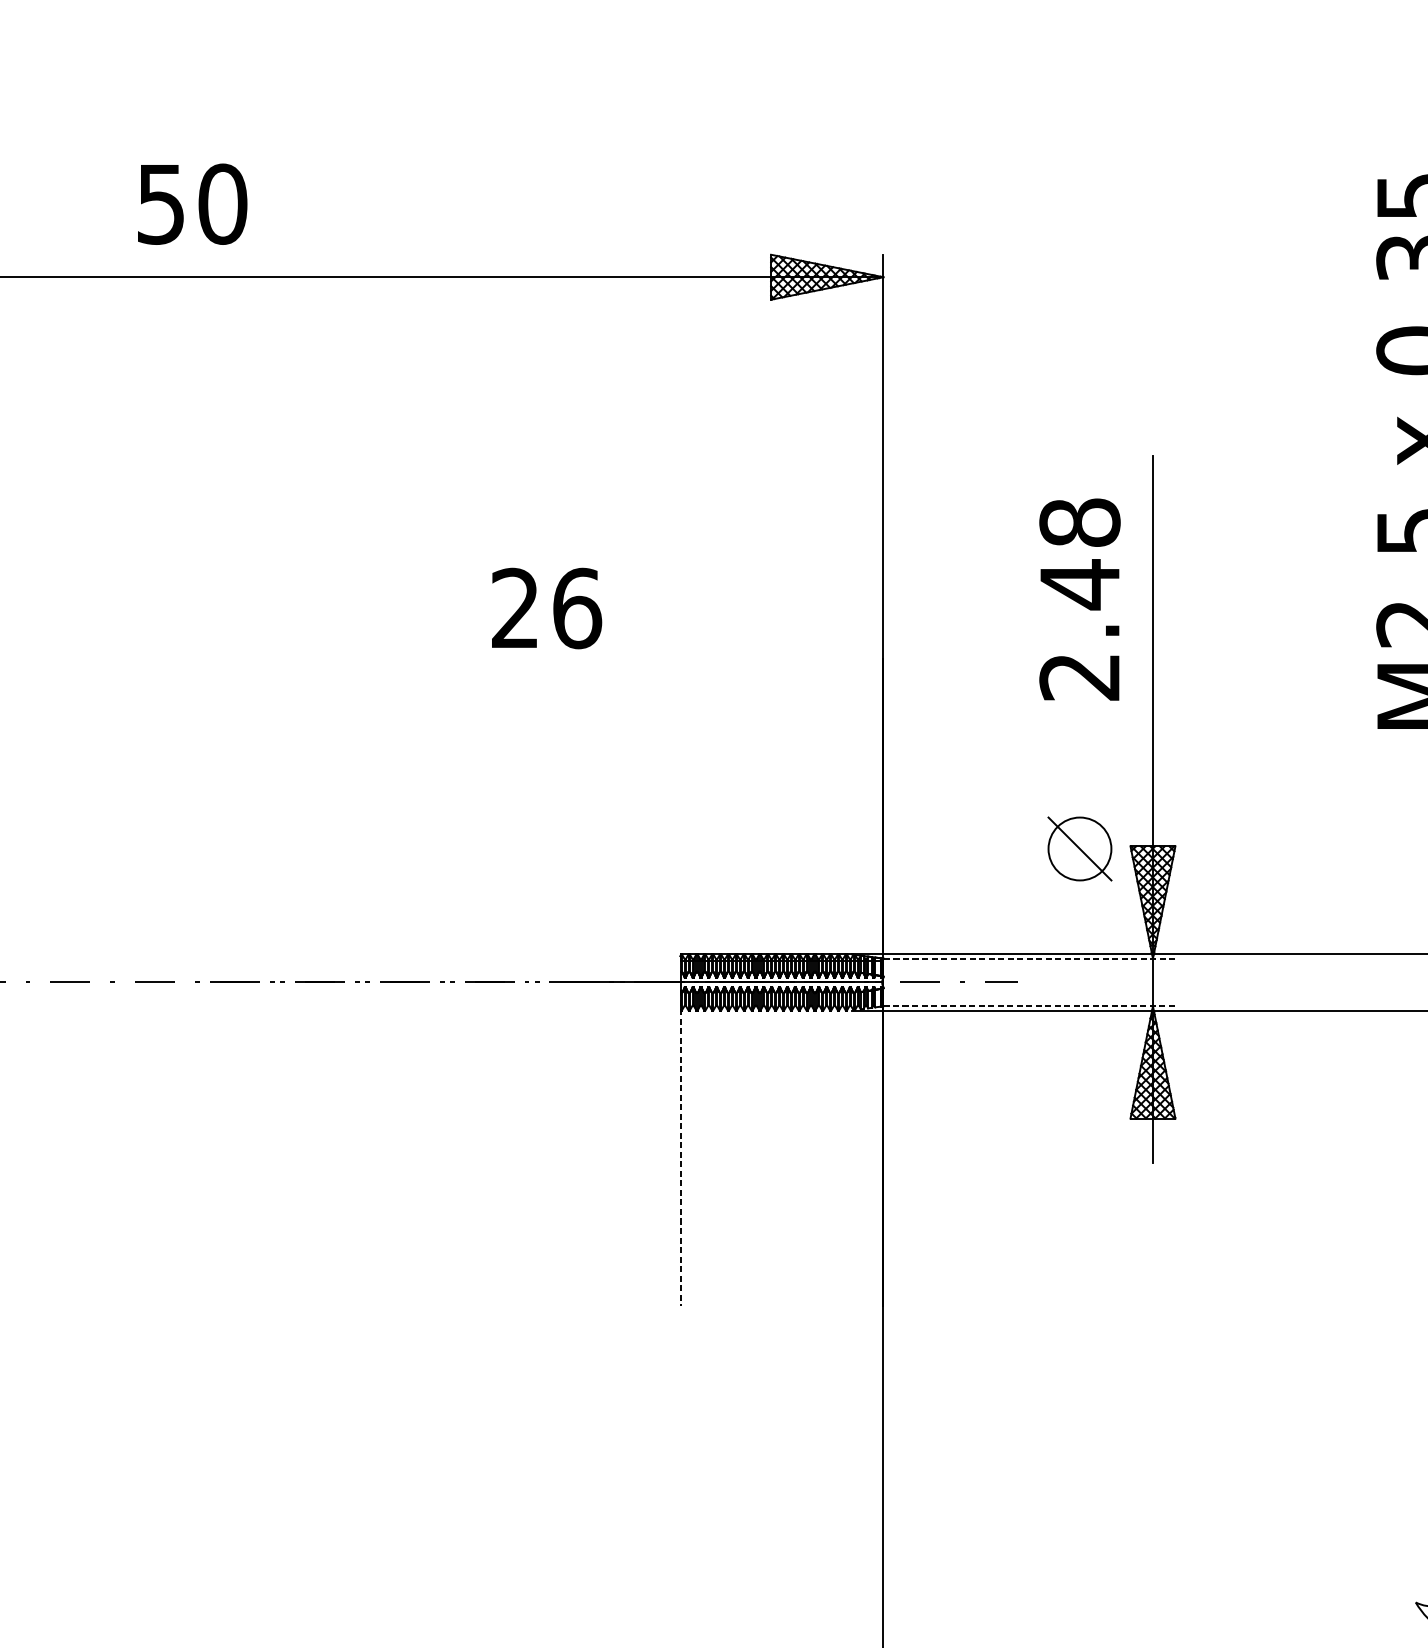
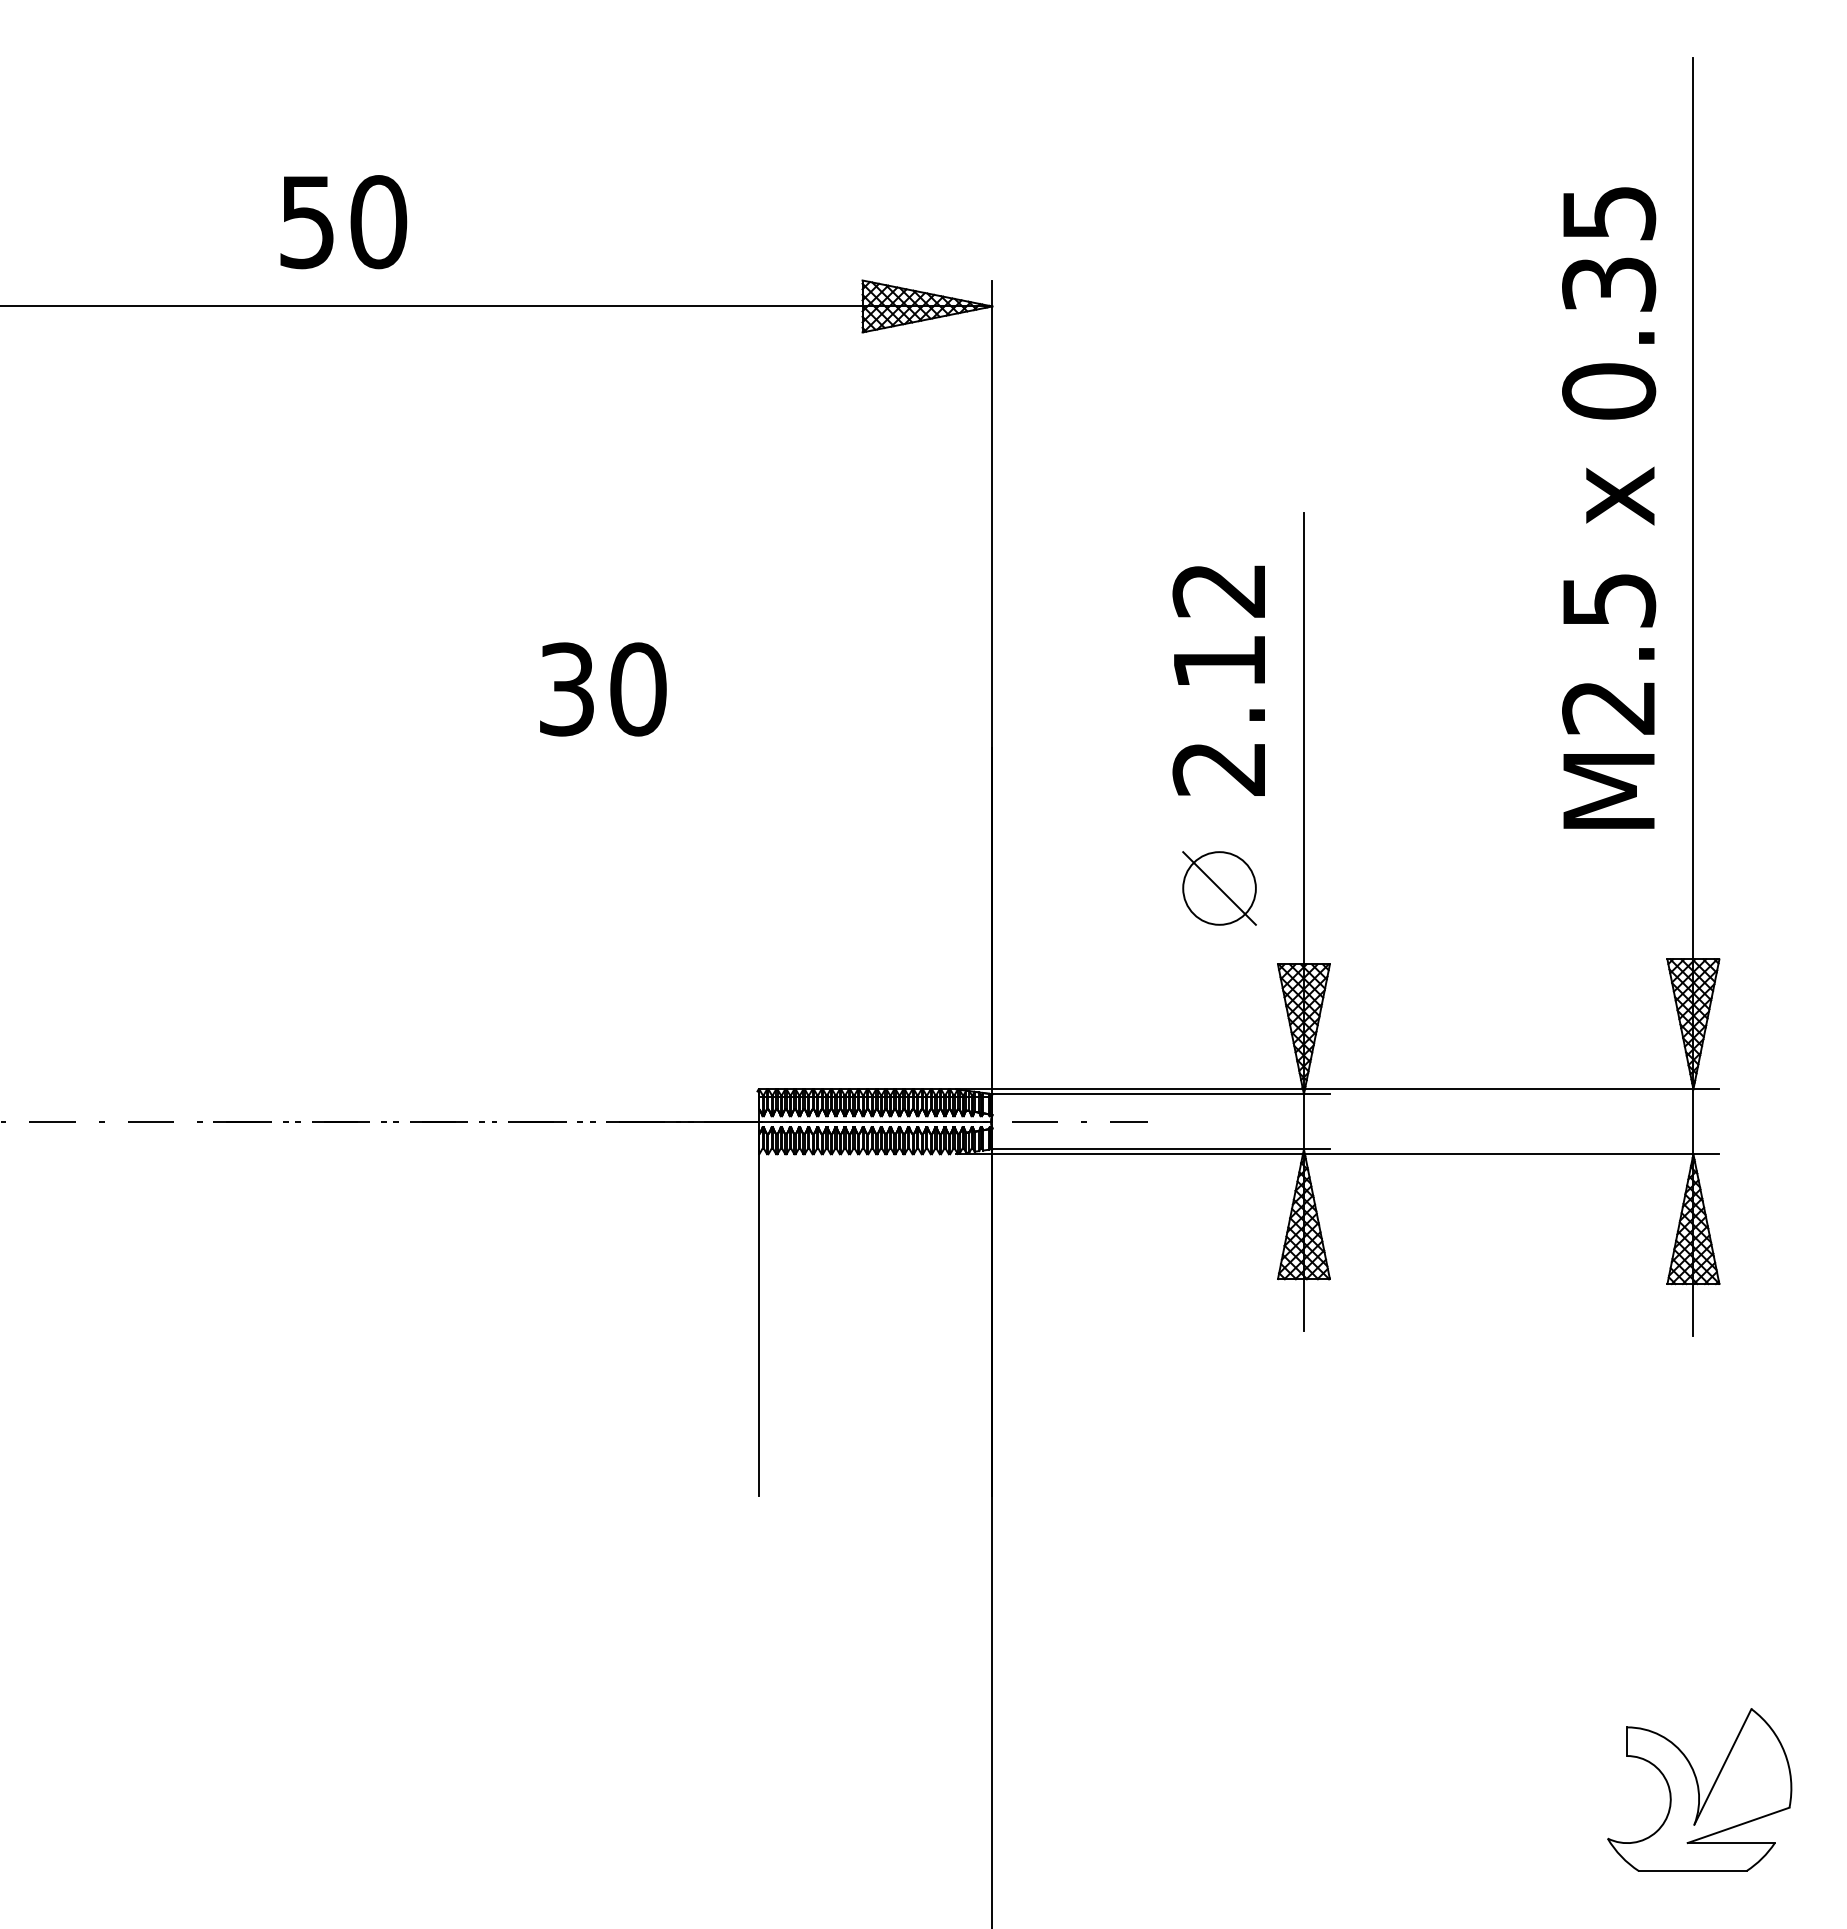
text: (192, 204) -> (343, 222), moved
text: (1079, 554) -> (1219, 626), 2.48 -> 2.12
text: (547, 608) -> (603, 689), 26 -> 30
part: (1079, 849) -> (1219, 888), moved
line: (1029, 958) -> (1161, 1094), dashed -> solid
line: (1029, 1006) -> (1161, 1149), dashed -> solid
line: (681, 1148) -> (758, 1313), dashed -> solid

